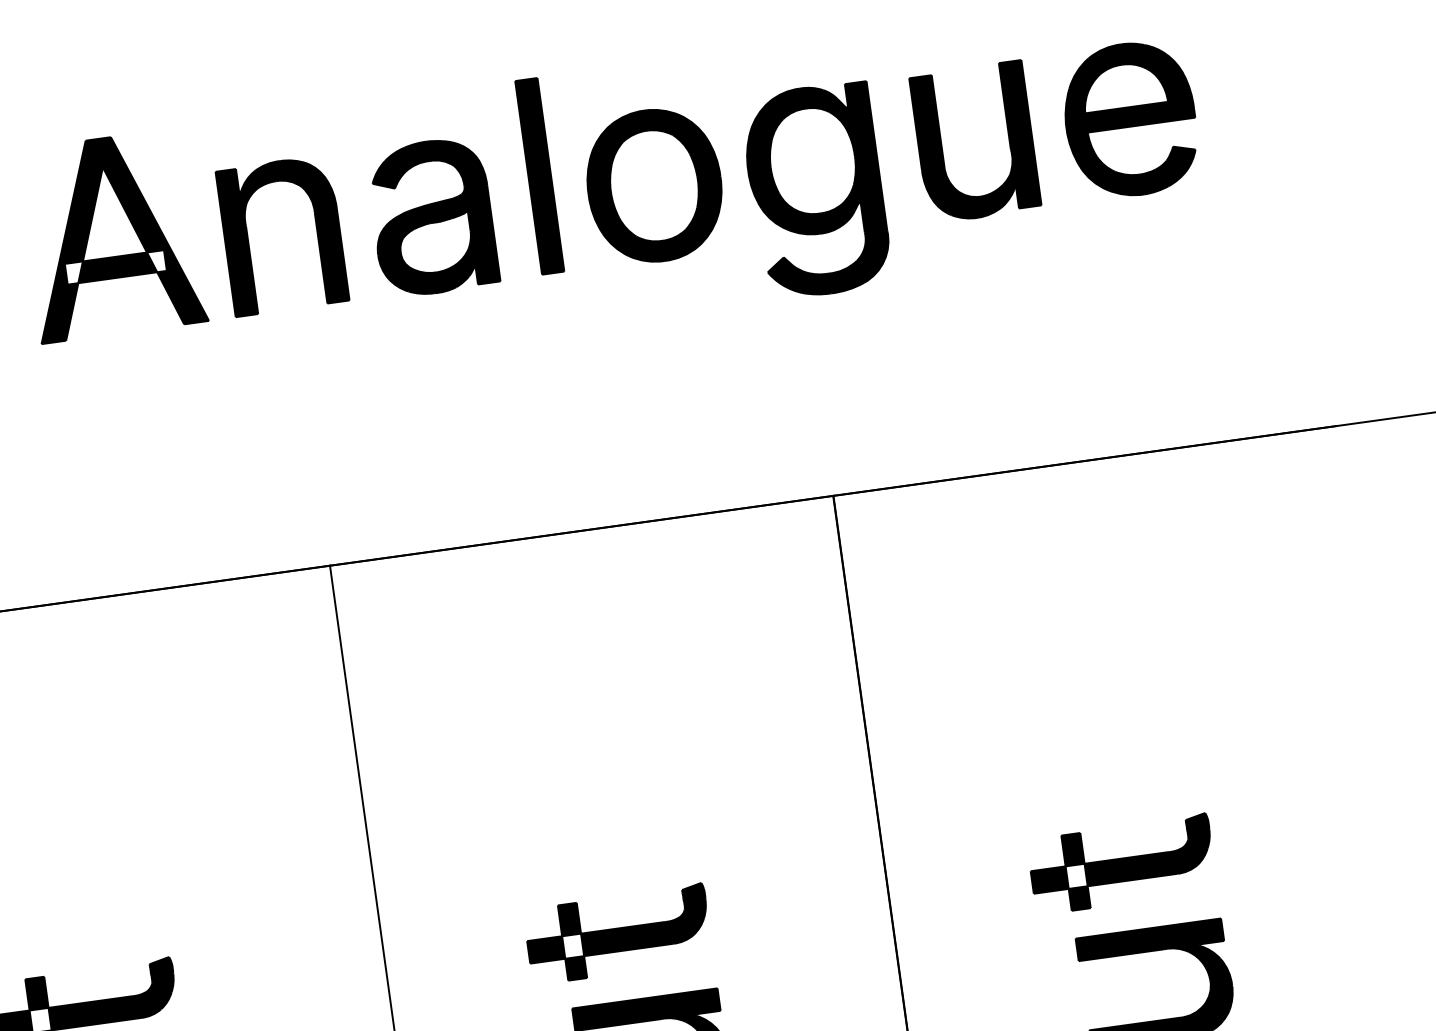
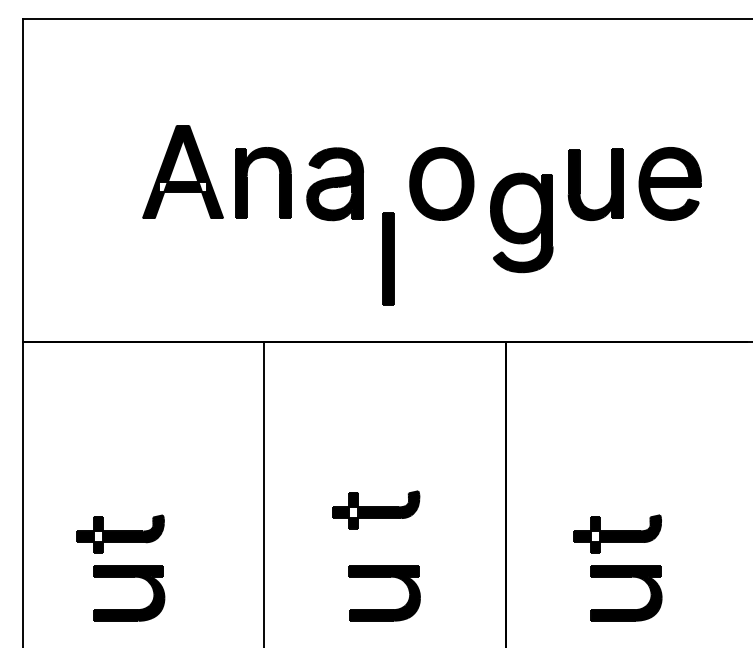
part: (539, 175) -> (388, 258), moved
part: (815, 190) -> (521, 222), moved
part: (619, 933) -> (376, 509), moved

